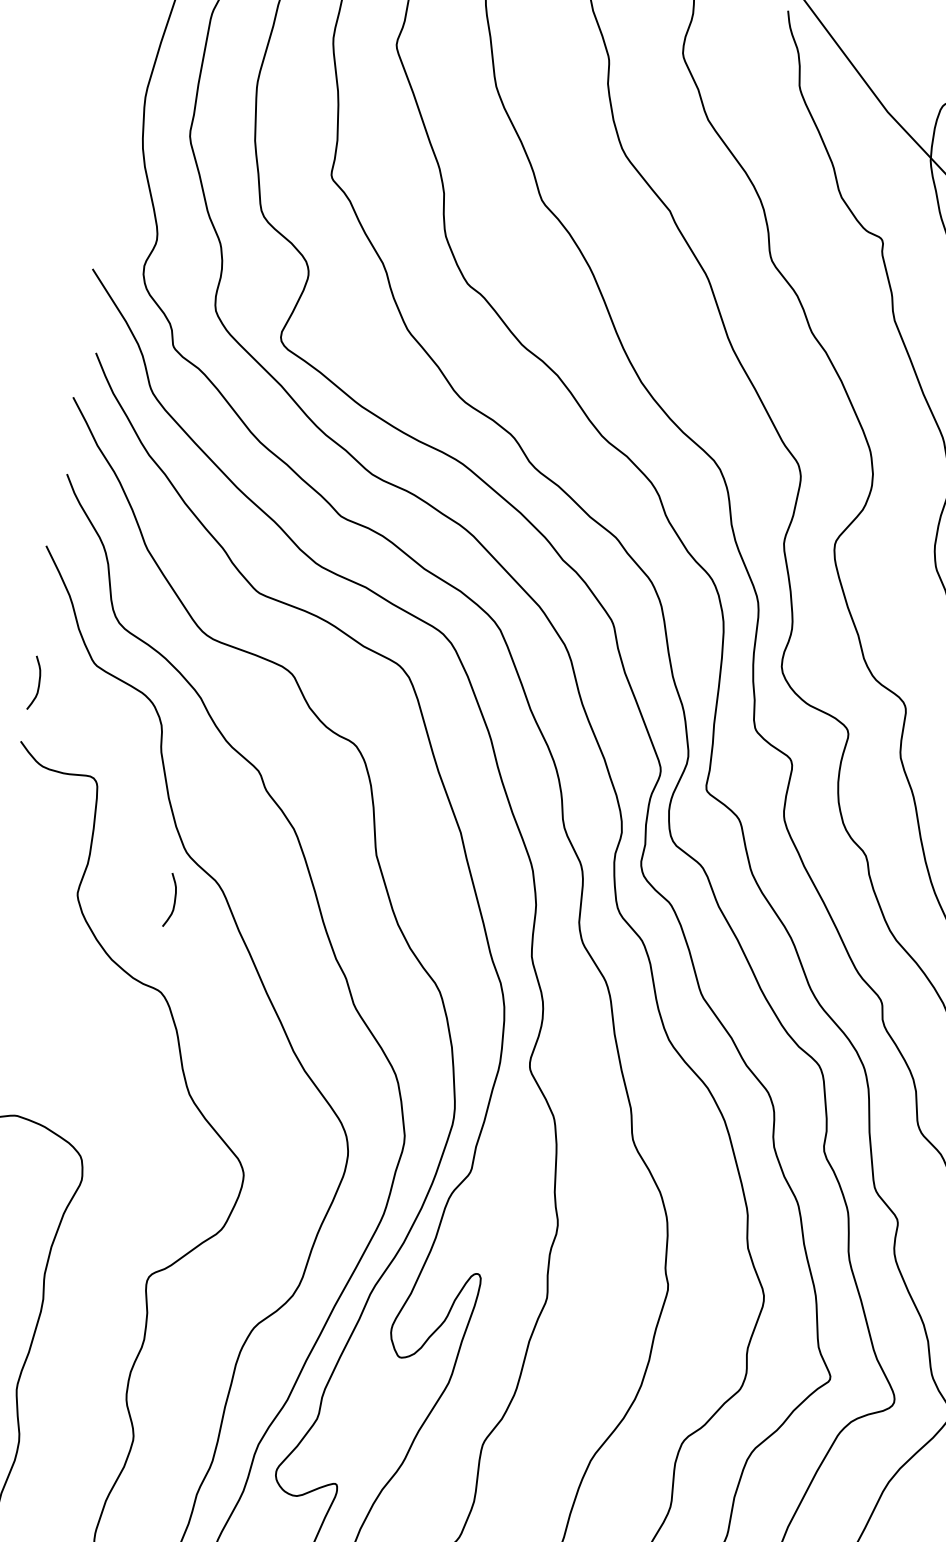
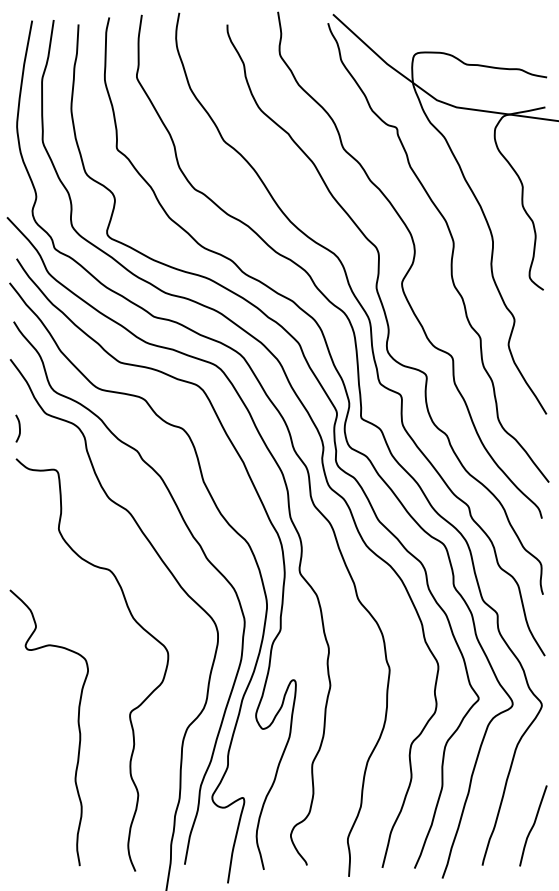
curve: (174, 900) -> (107, 523), removed

